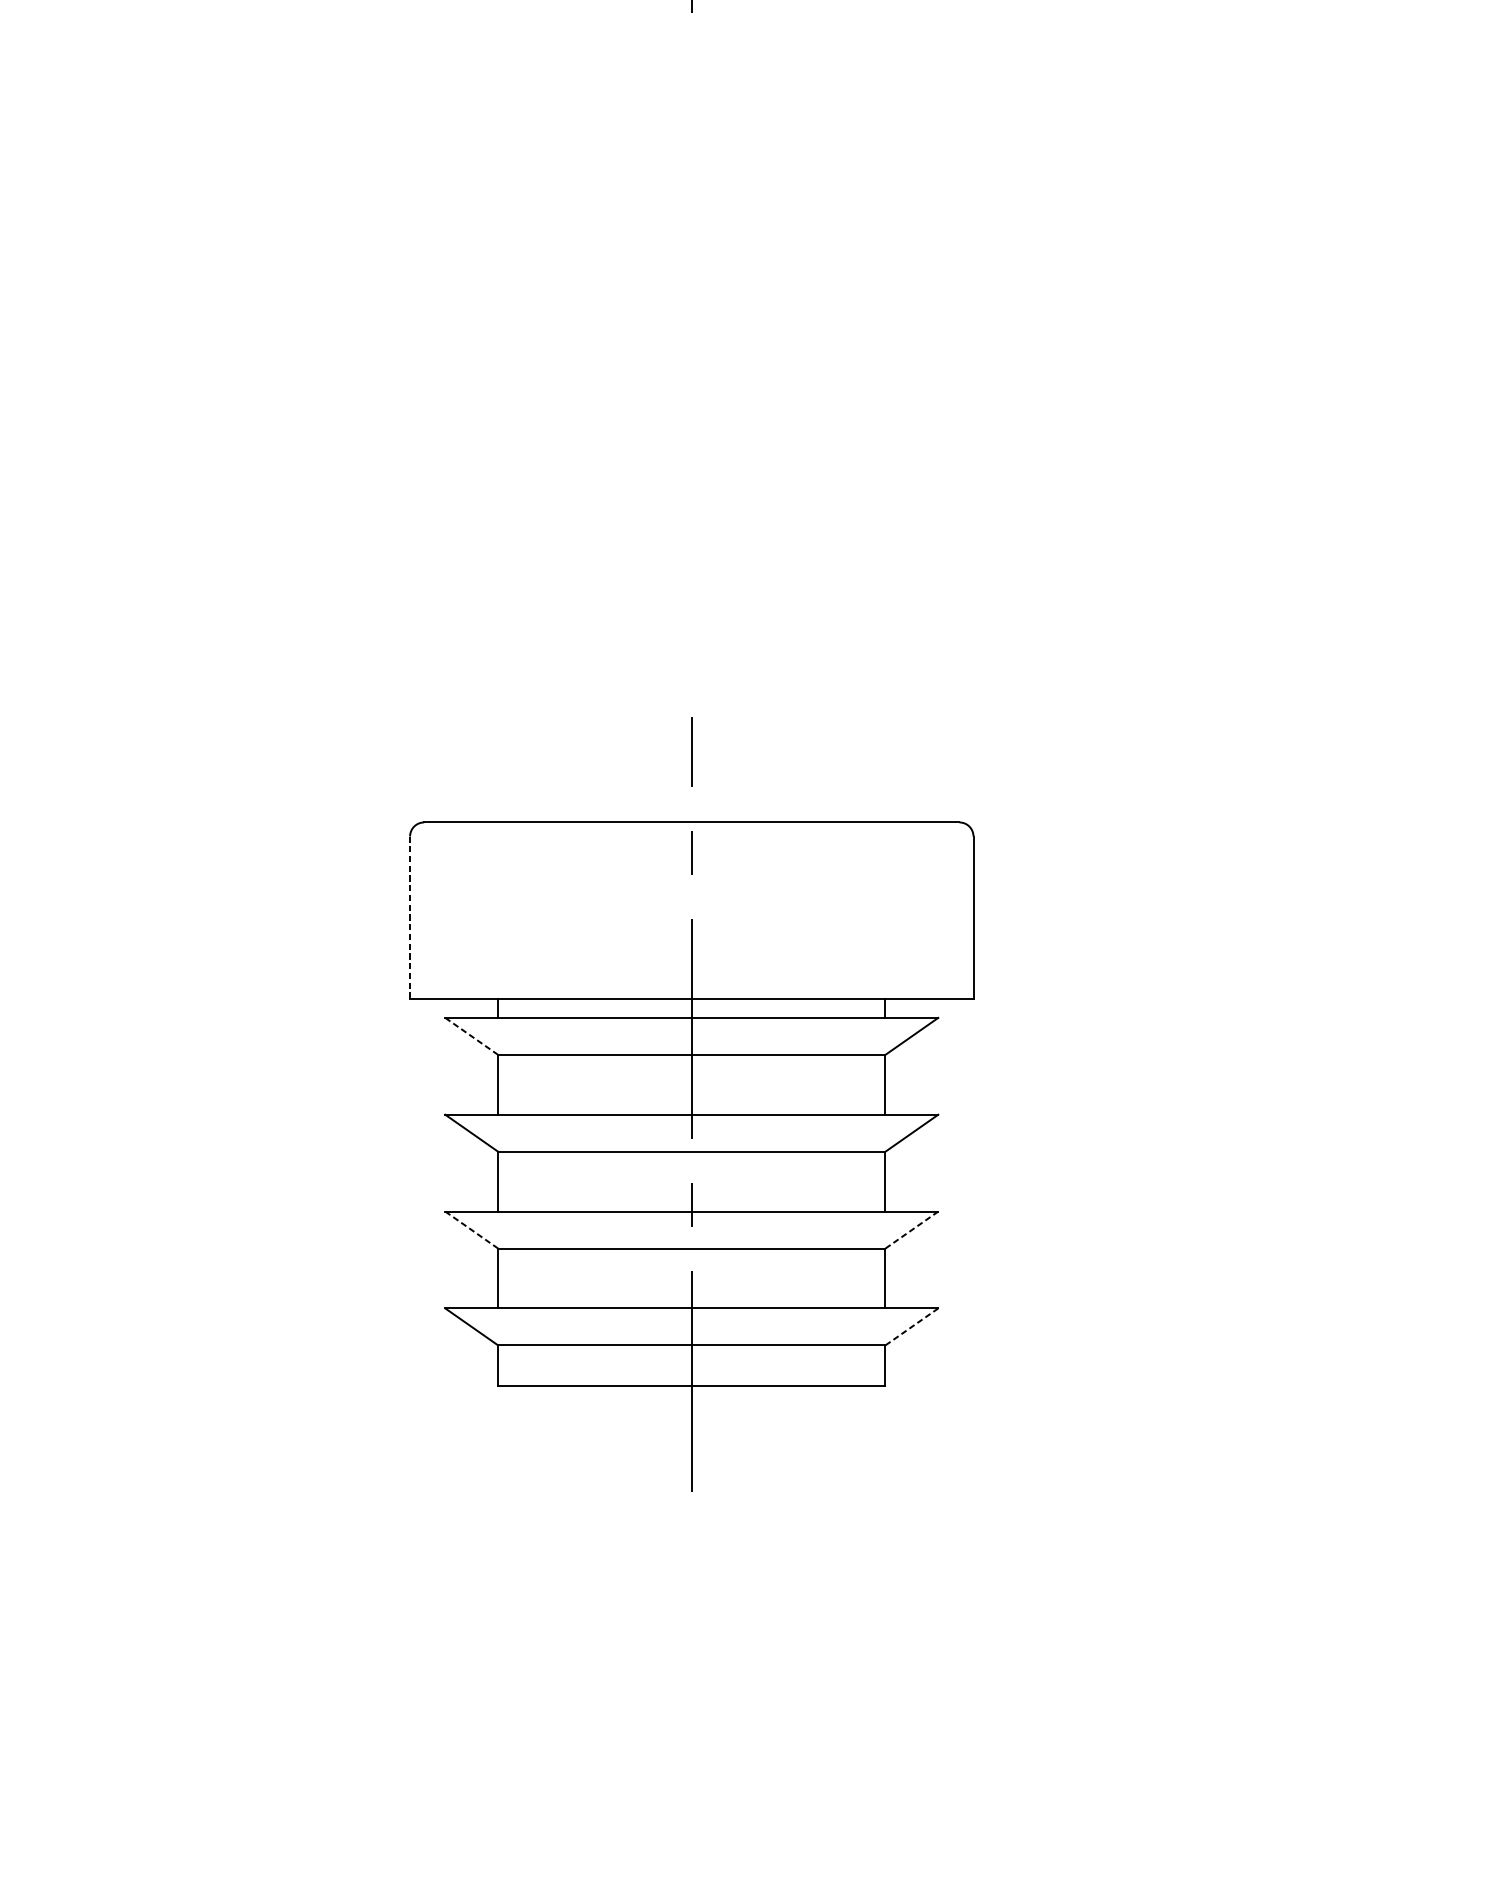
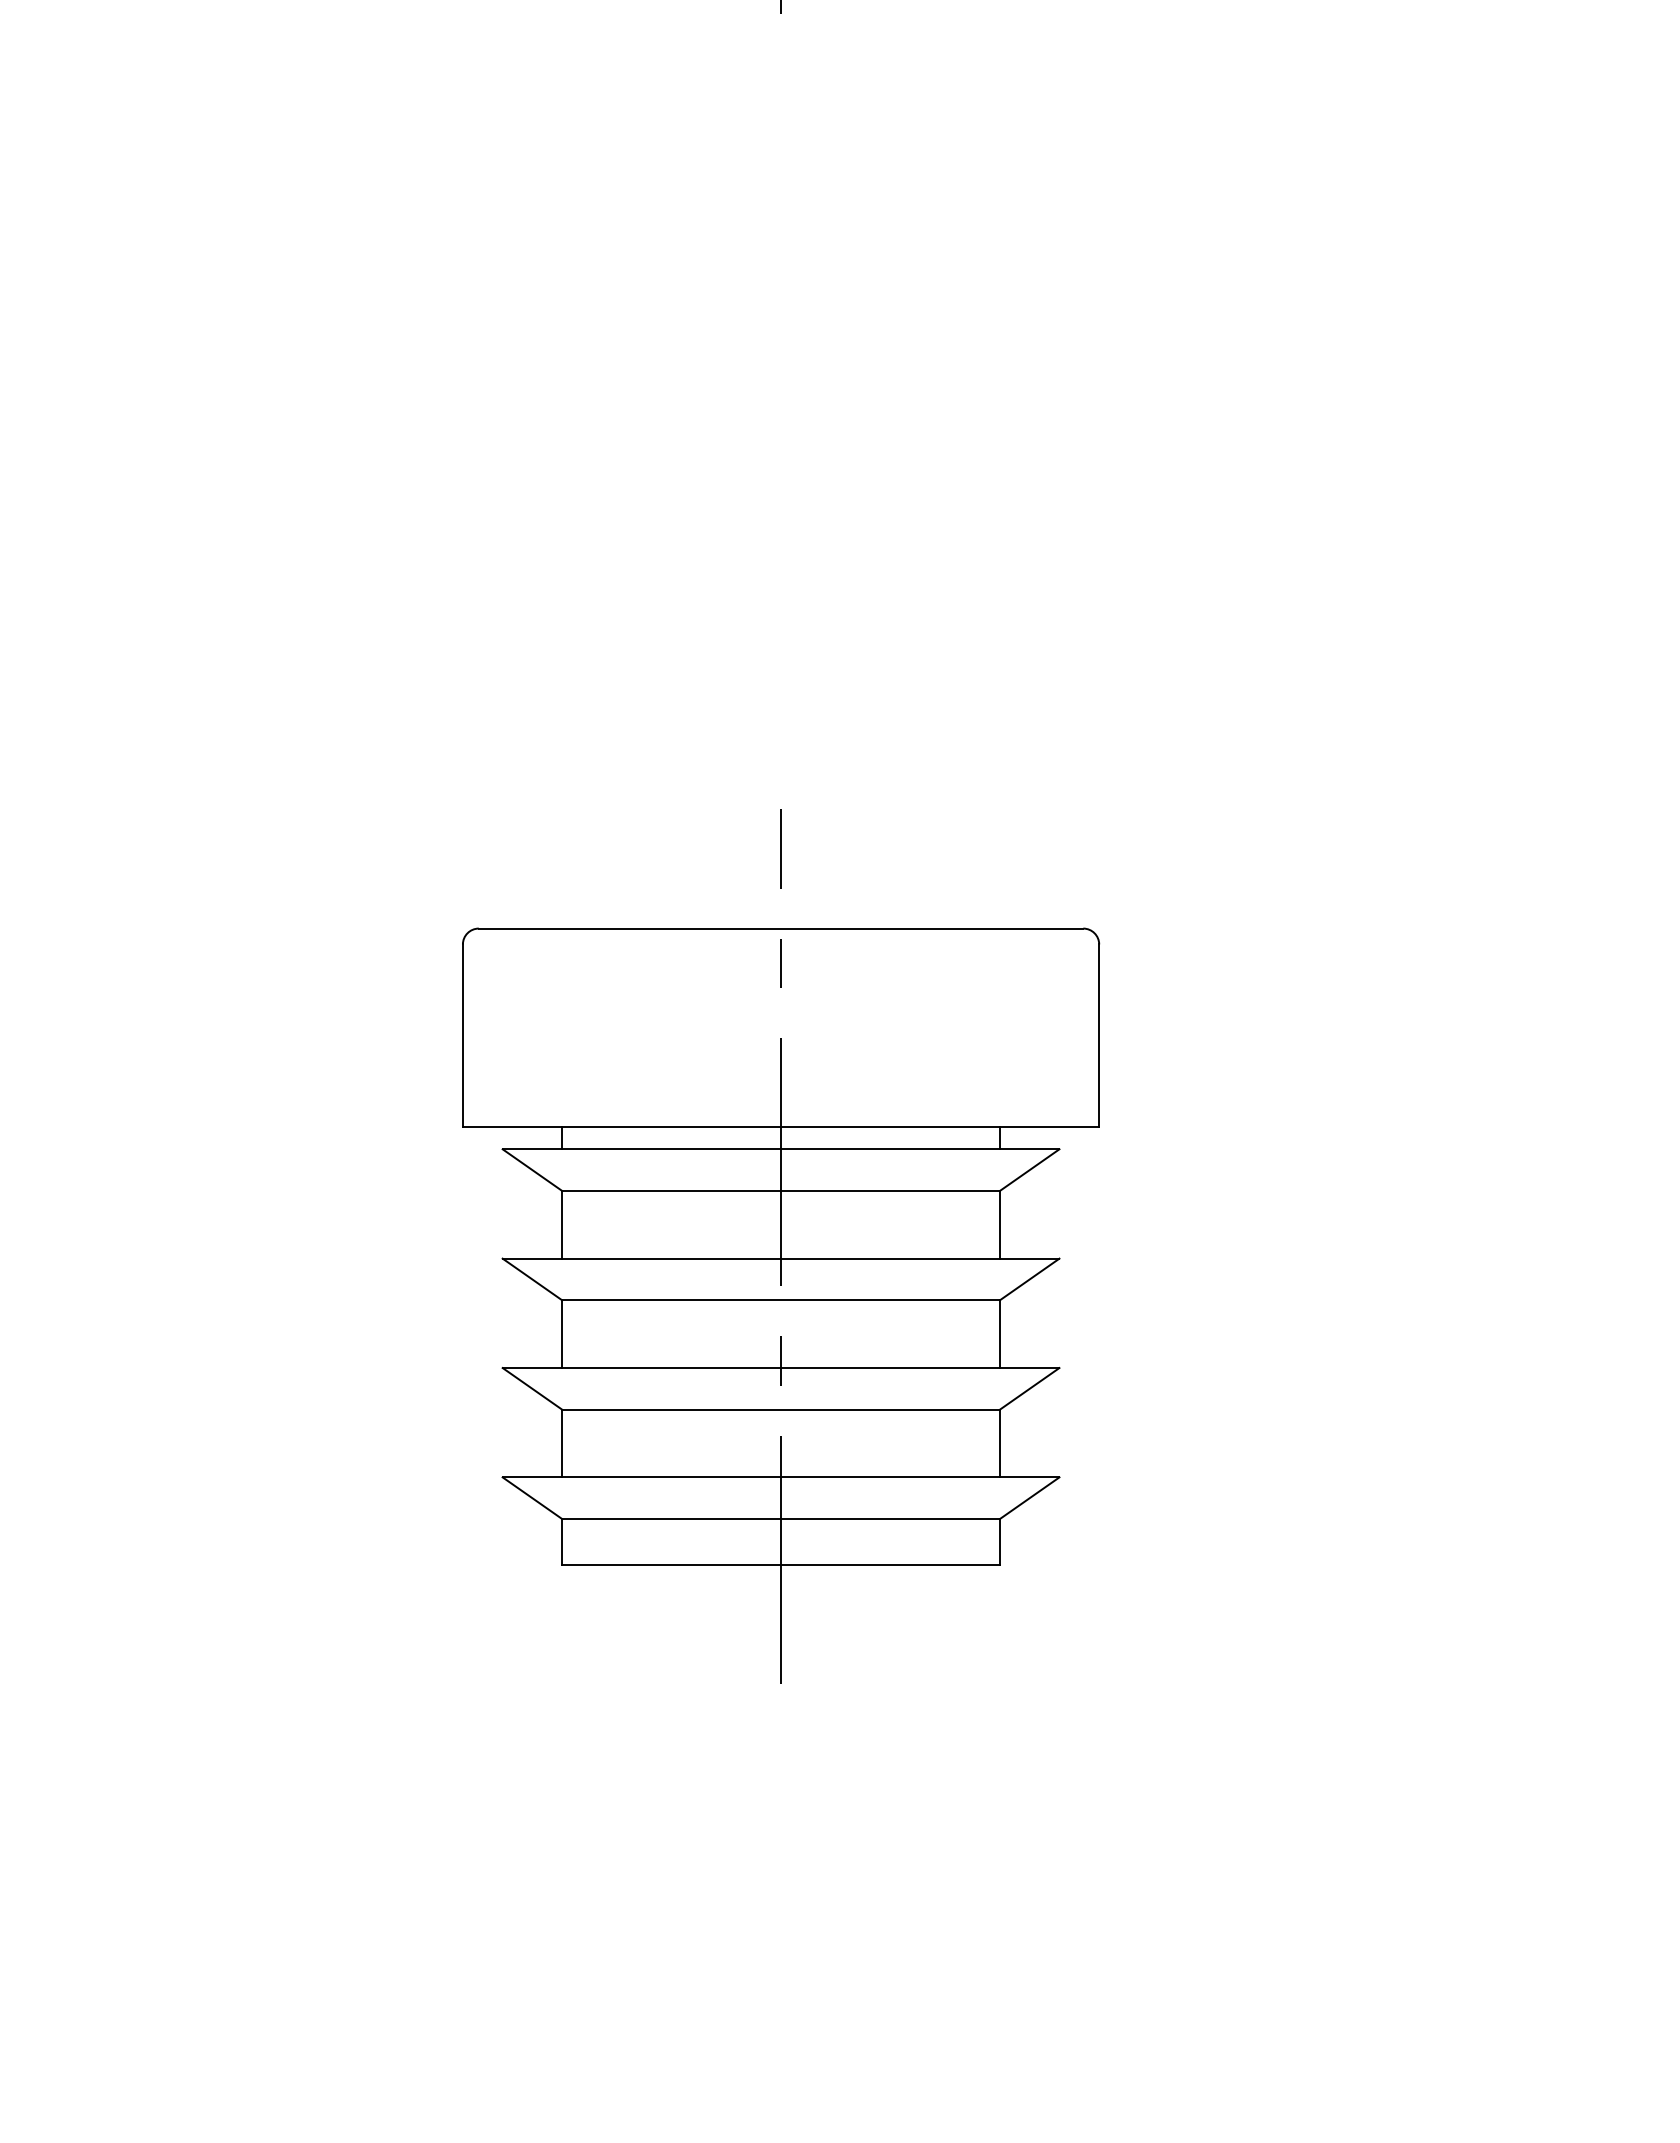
line: (409, 918) -> (462, 1036), dashed -> solid
line: (471, 1036) -> (532, 1170), dashed -> solid
line: (912, 1229) -> (1030, 1388), dashed -> solid
line: (471, 1230) -> (532, 1389), dashed -> solid
line: (912, 1326) -> (1030, 1497), dashed -> solid

